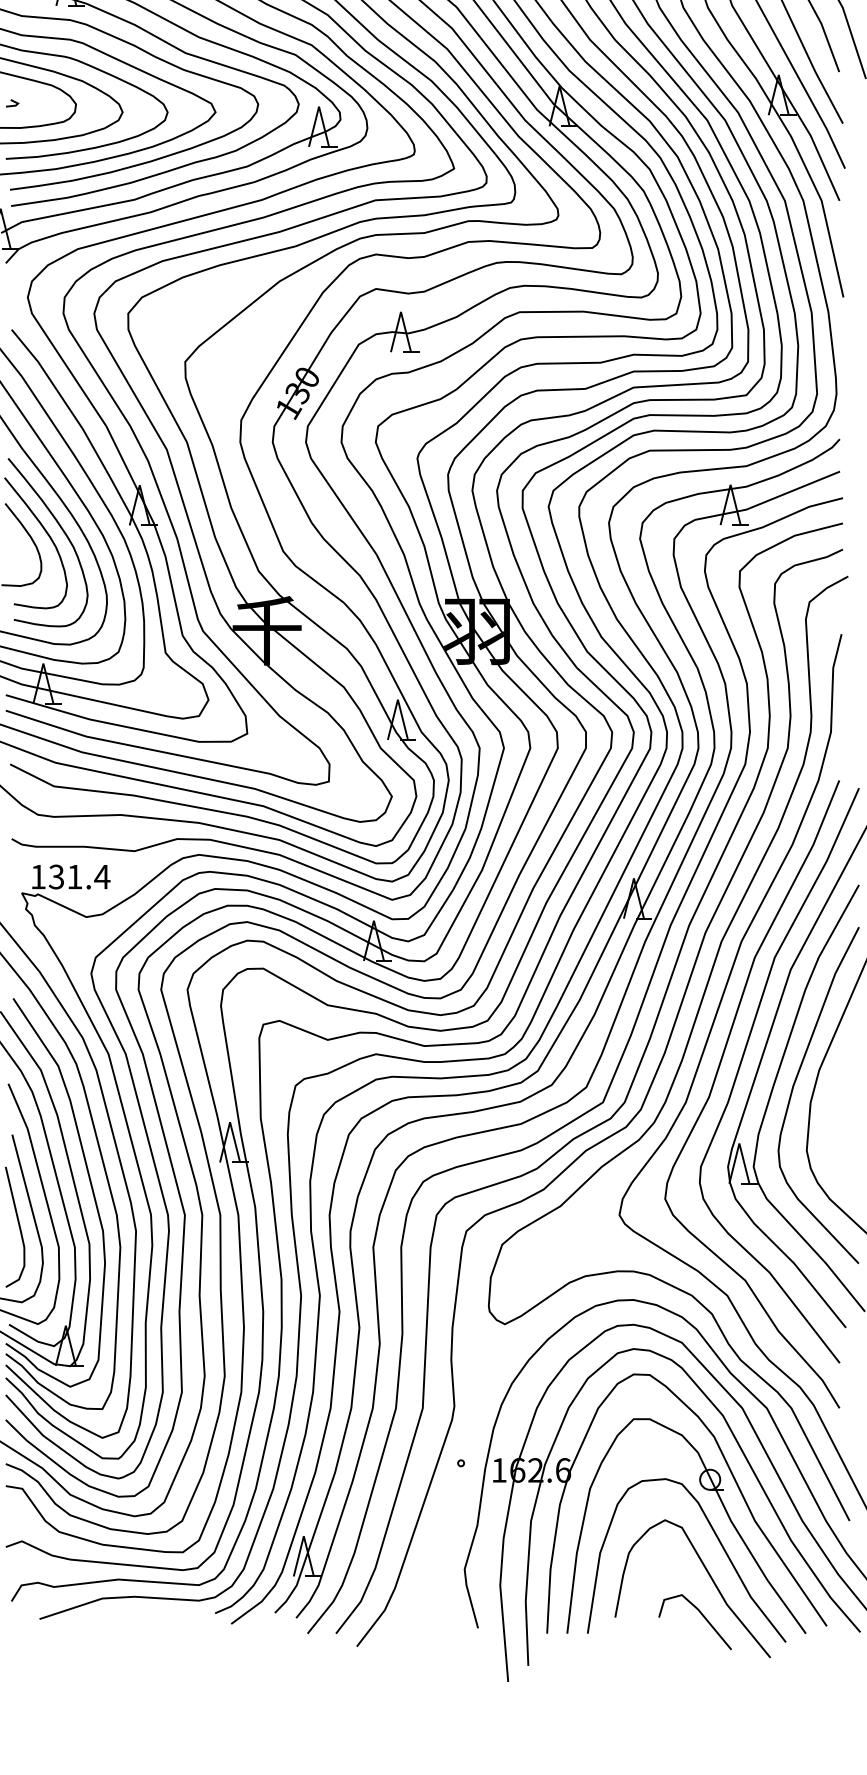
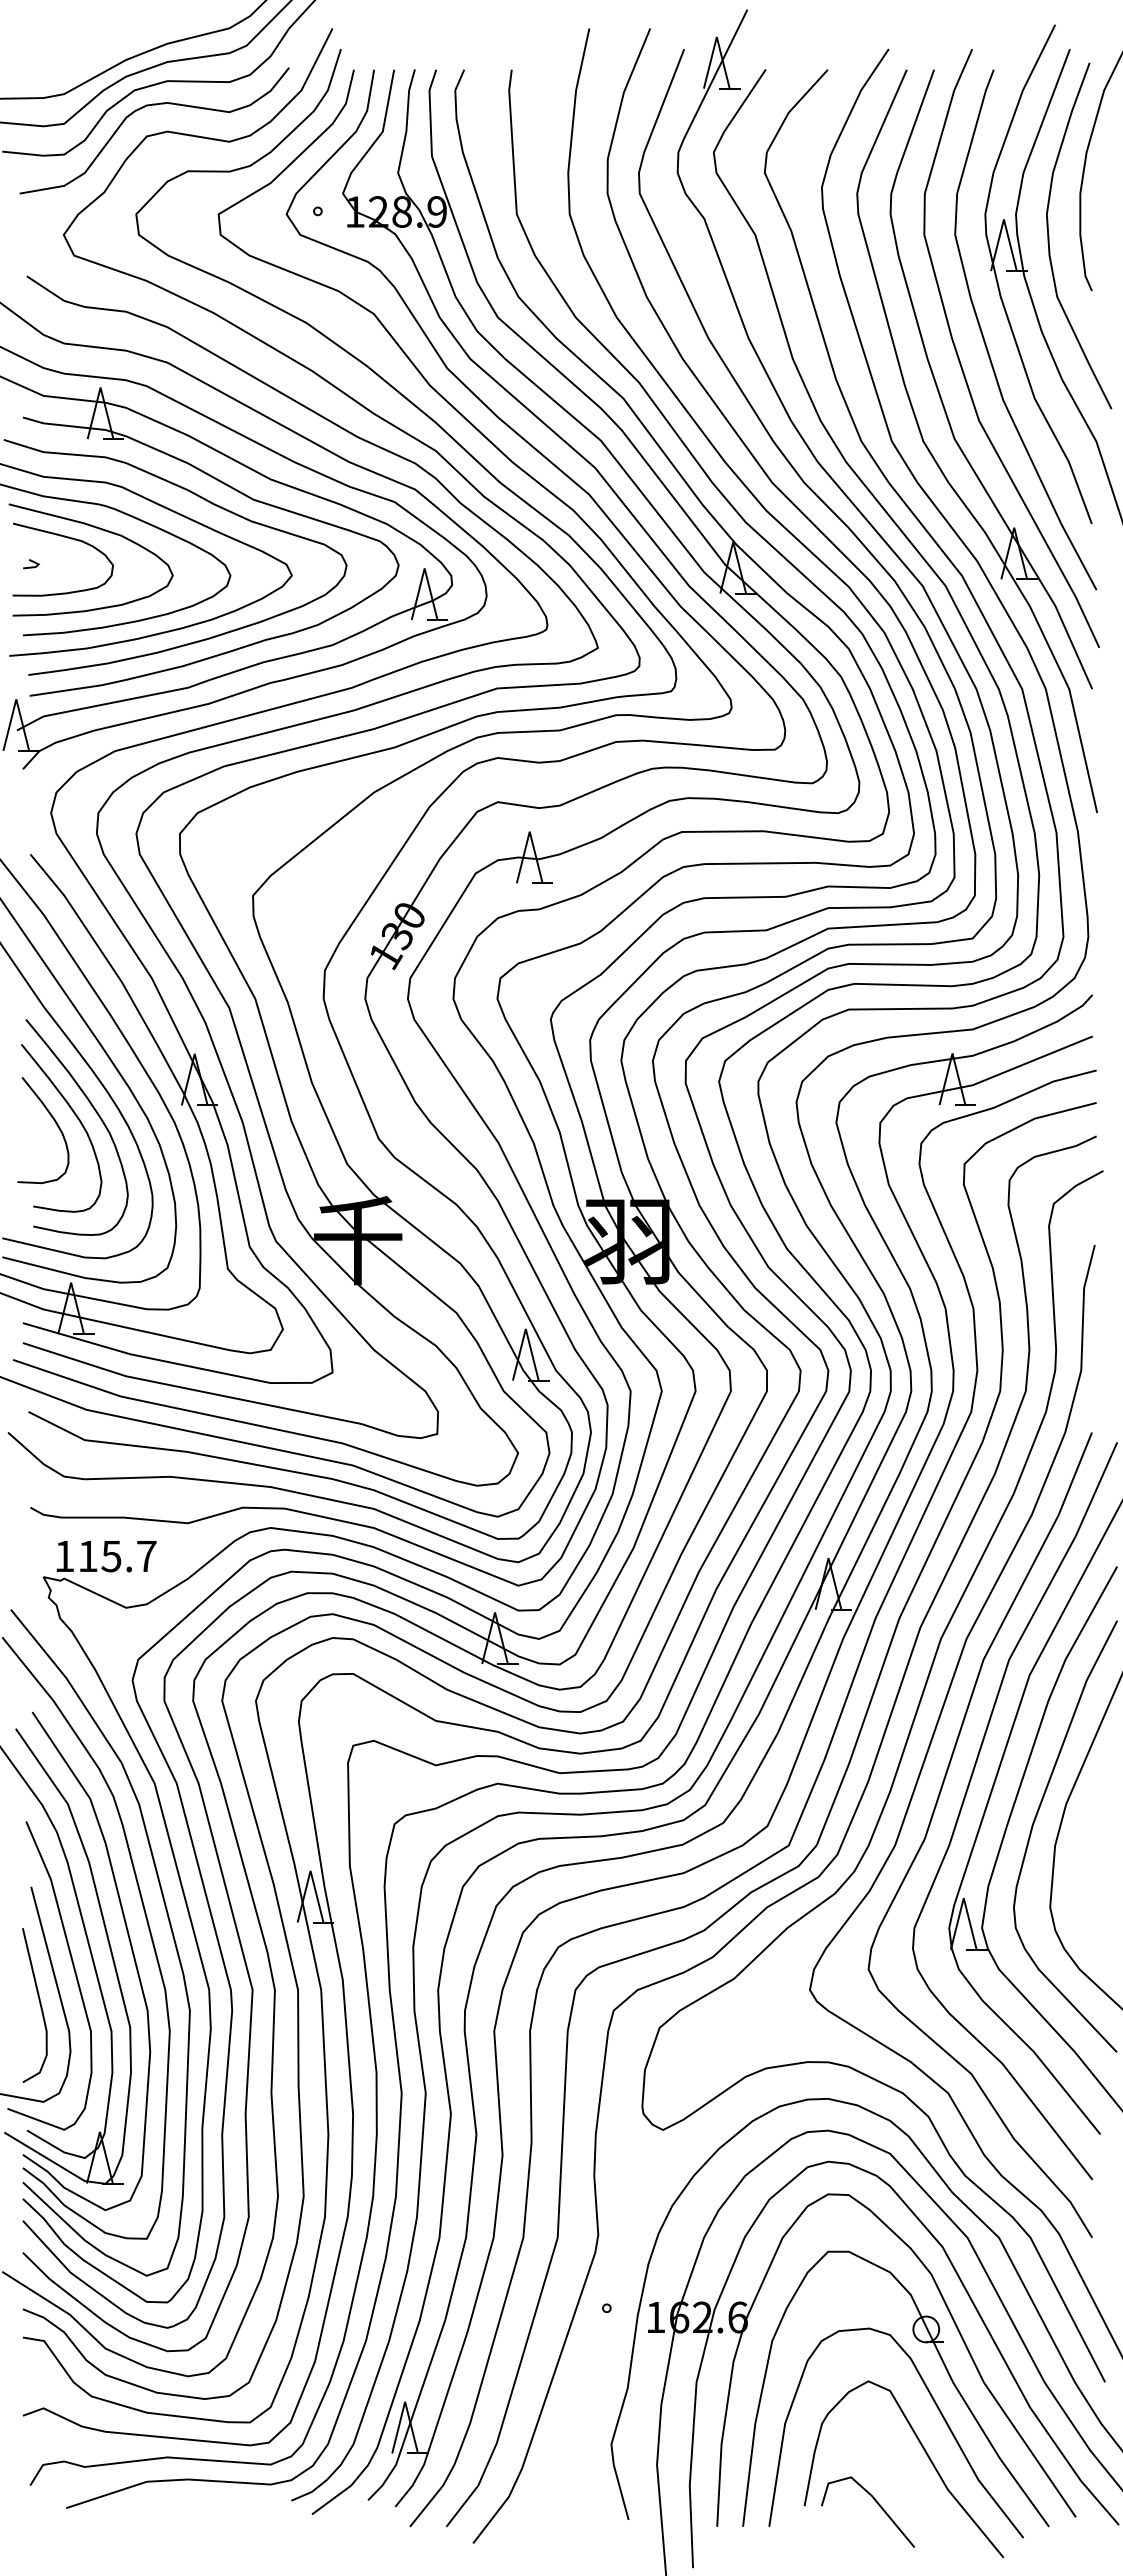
text: (79, 877) -> (117, 1556), 131.4 -> 115.7
line: (701, 1615) -> (876, 2503), moved

